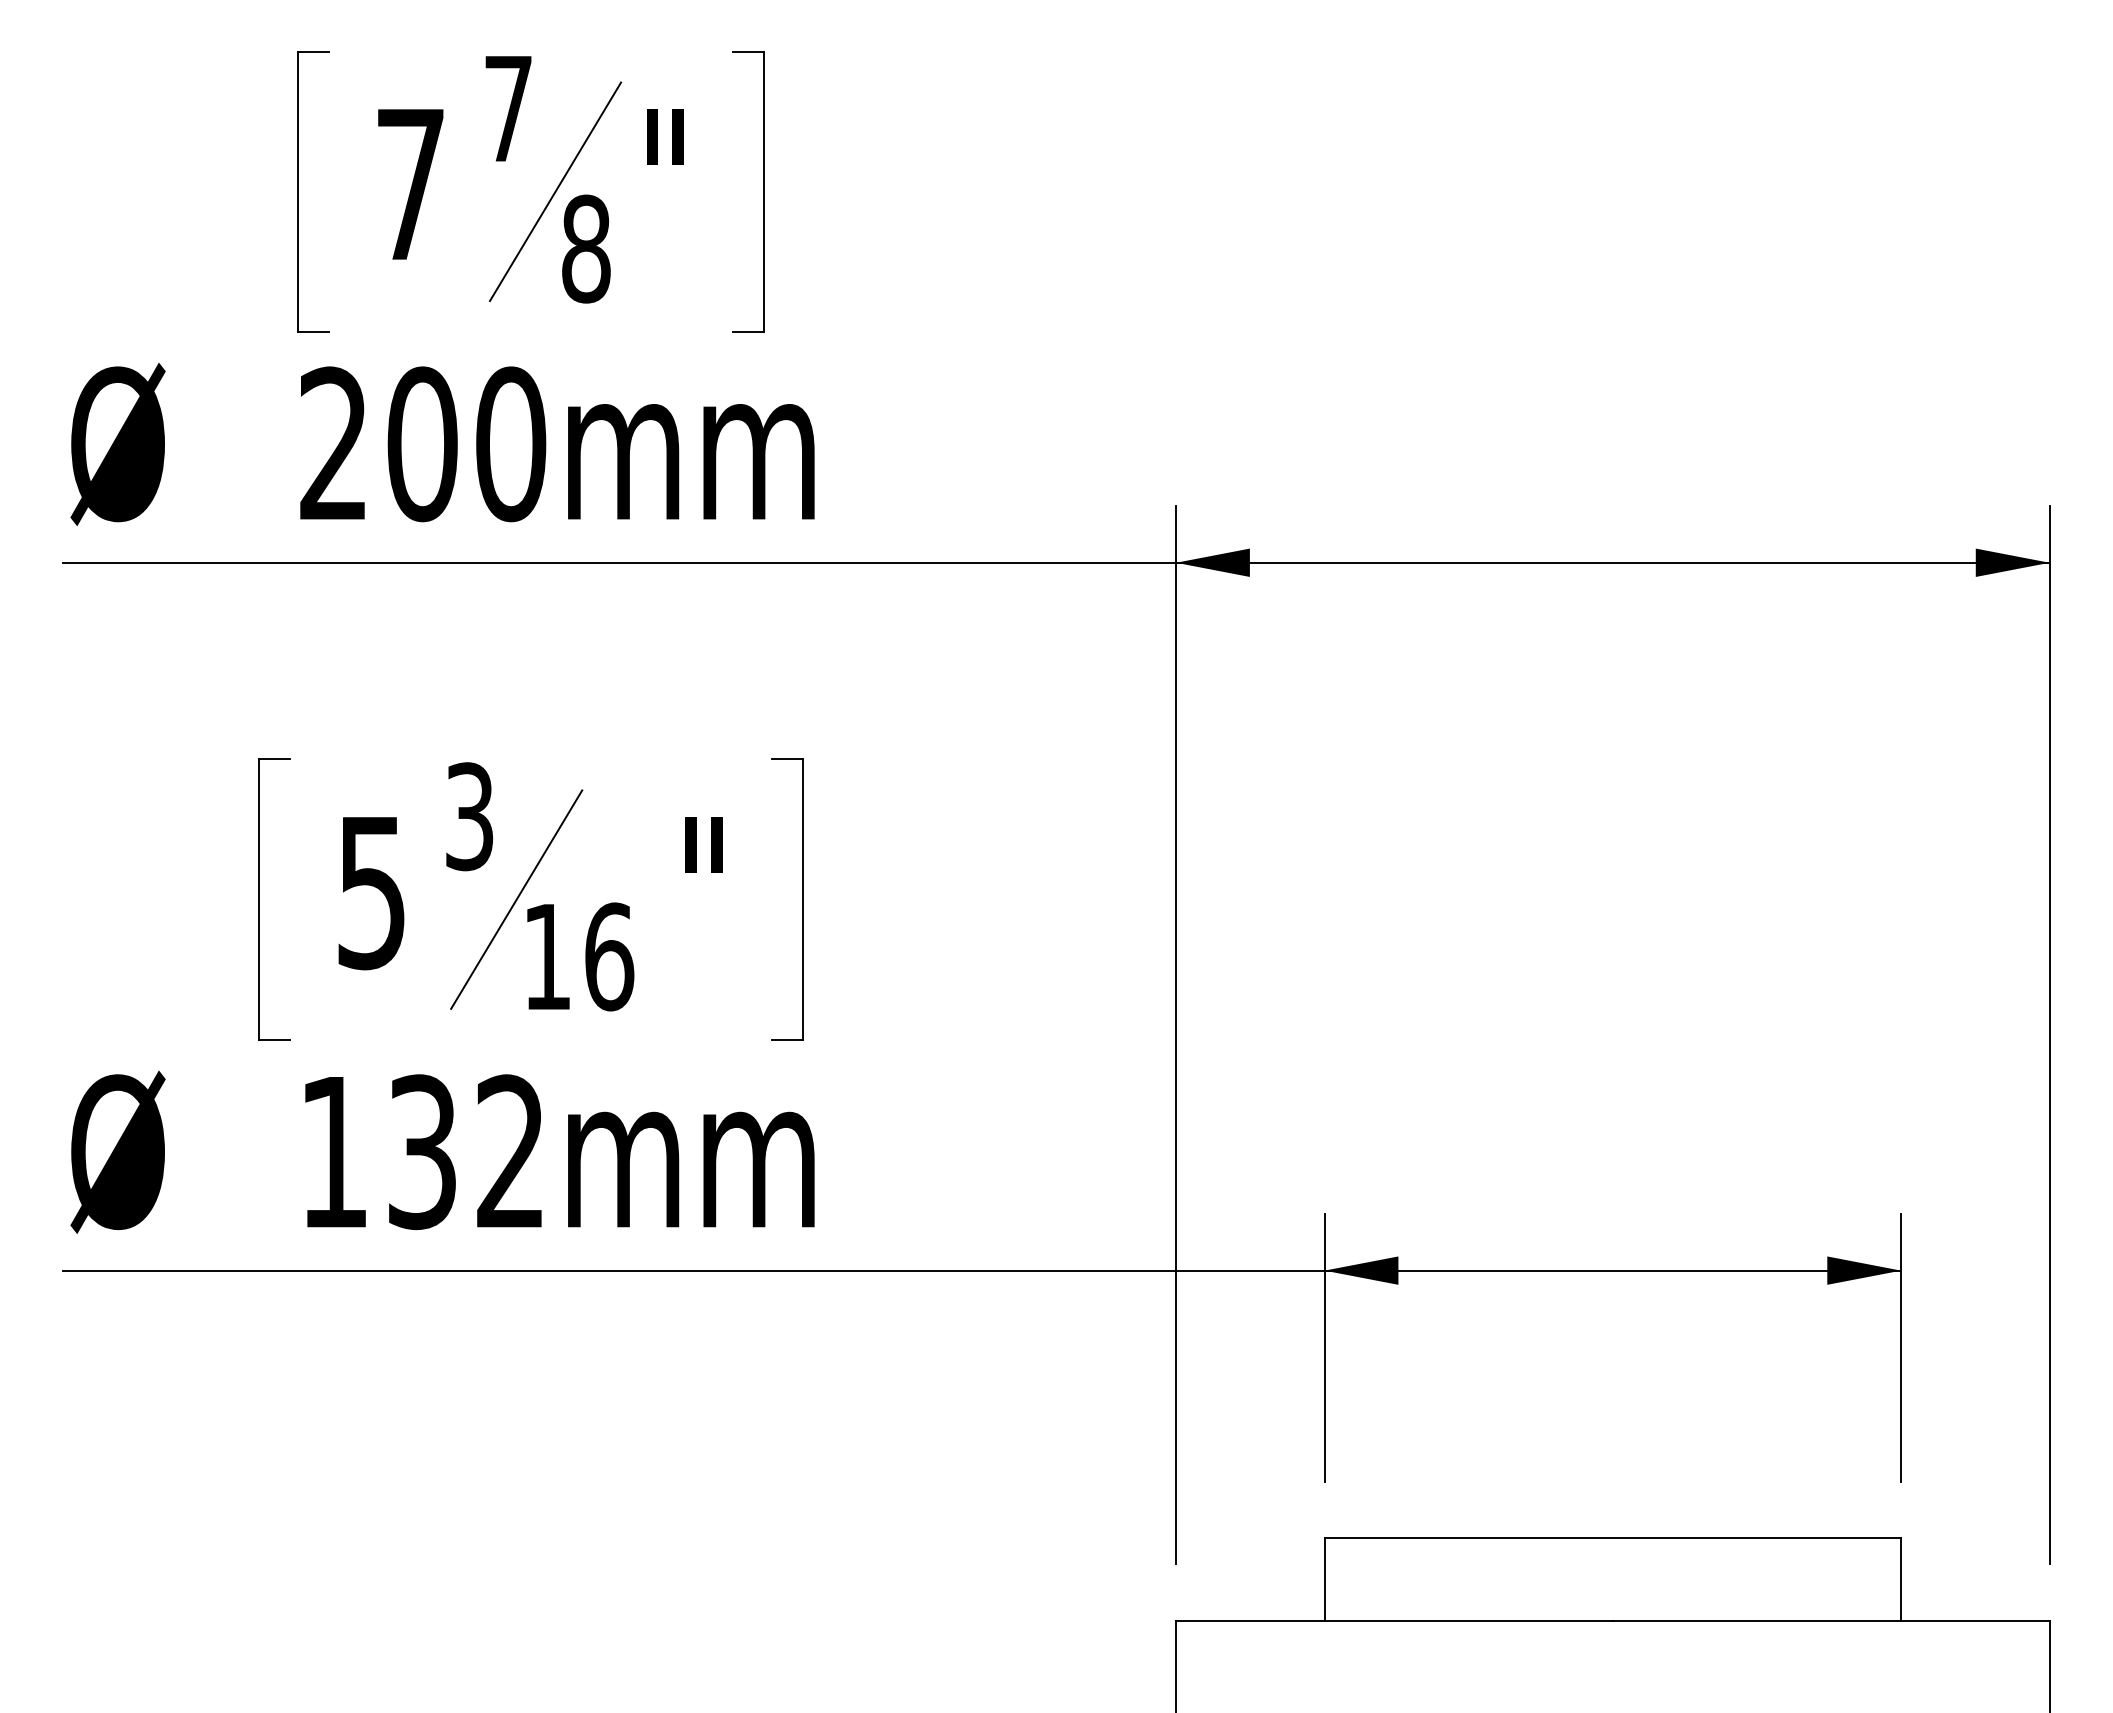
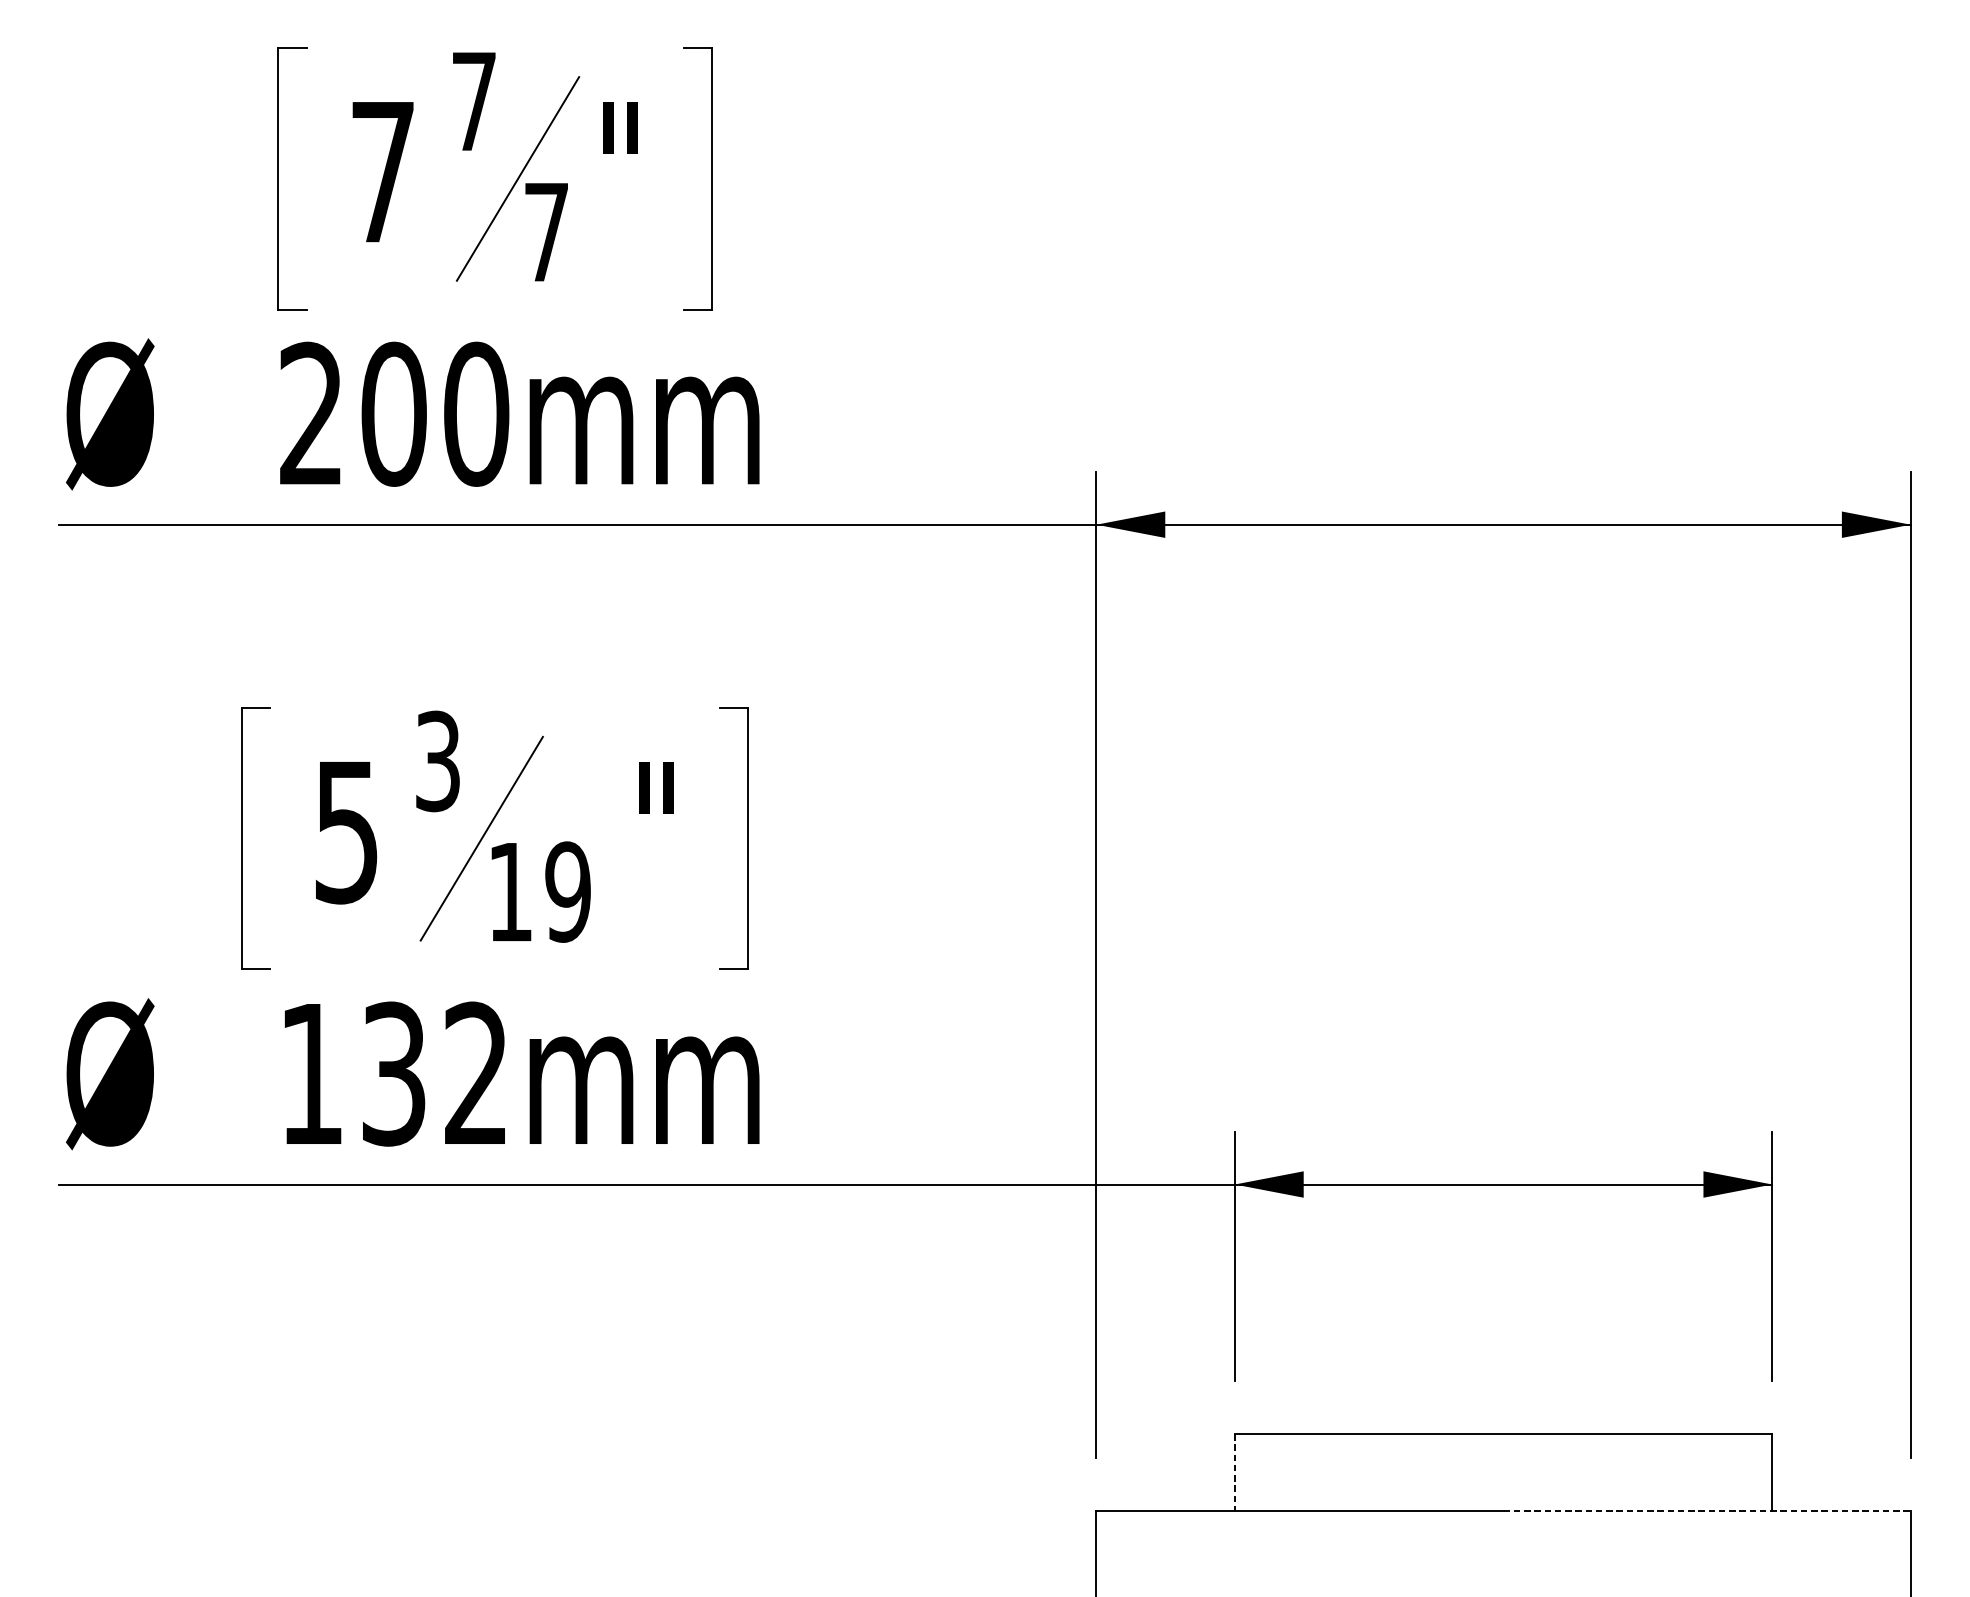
text: (586, 248) -> (546, 231), 8 -> 7
text: (609, 956) -> (568, 891), 16 -> 19
line: (1324, 1580) -> (1234, 1473), solid -> dashed
line: (1831, 1621) -> (1707, 1511), solid -> dashed

